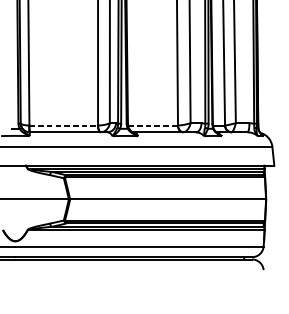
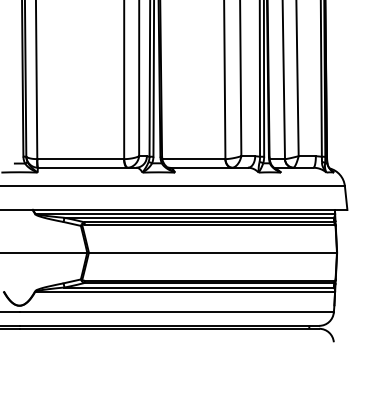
line: (64, 125) -> (81, 159), dashed -> solid
line: (153, 125) -> (194, 159), dashed -> solid

